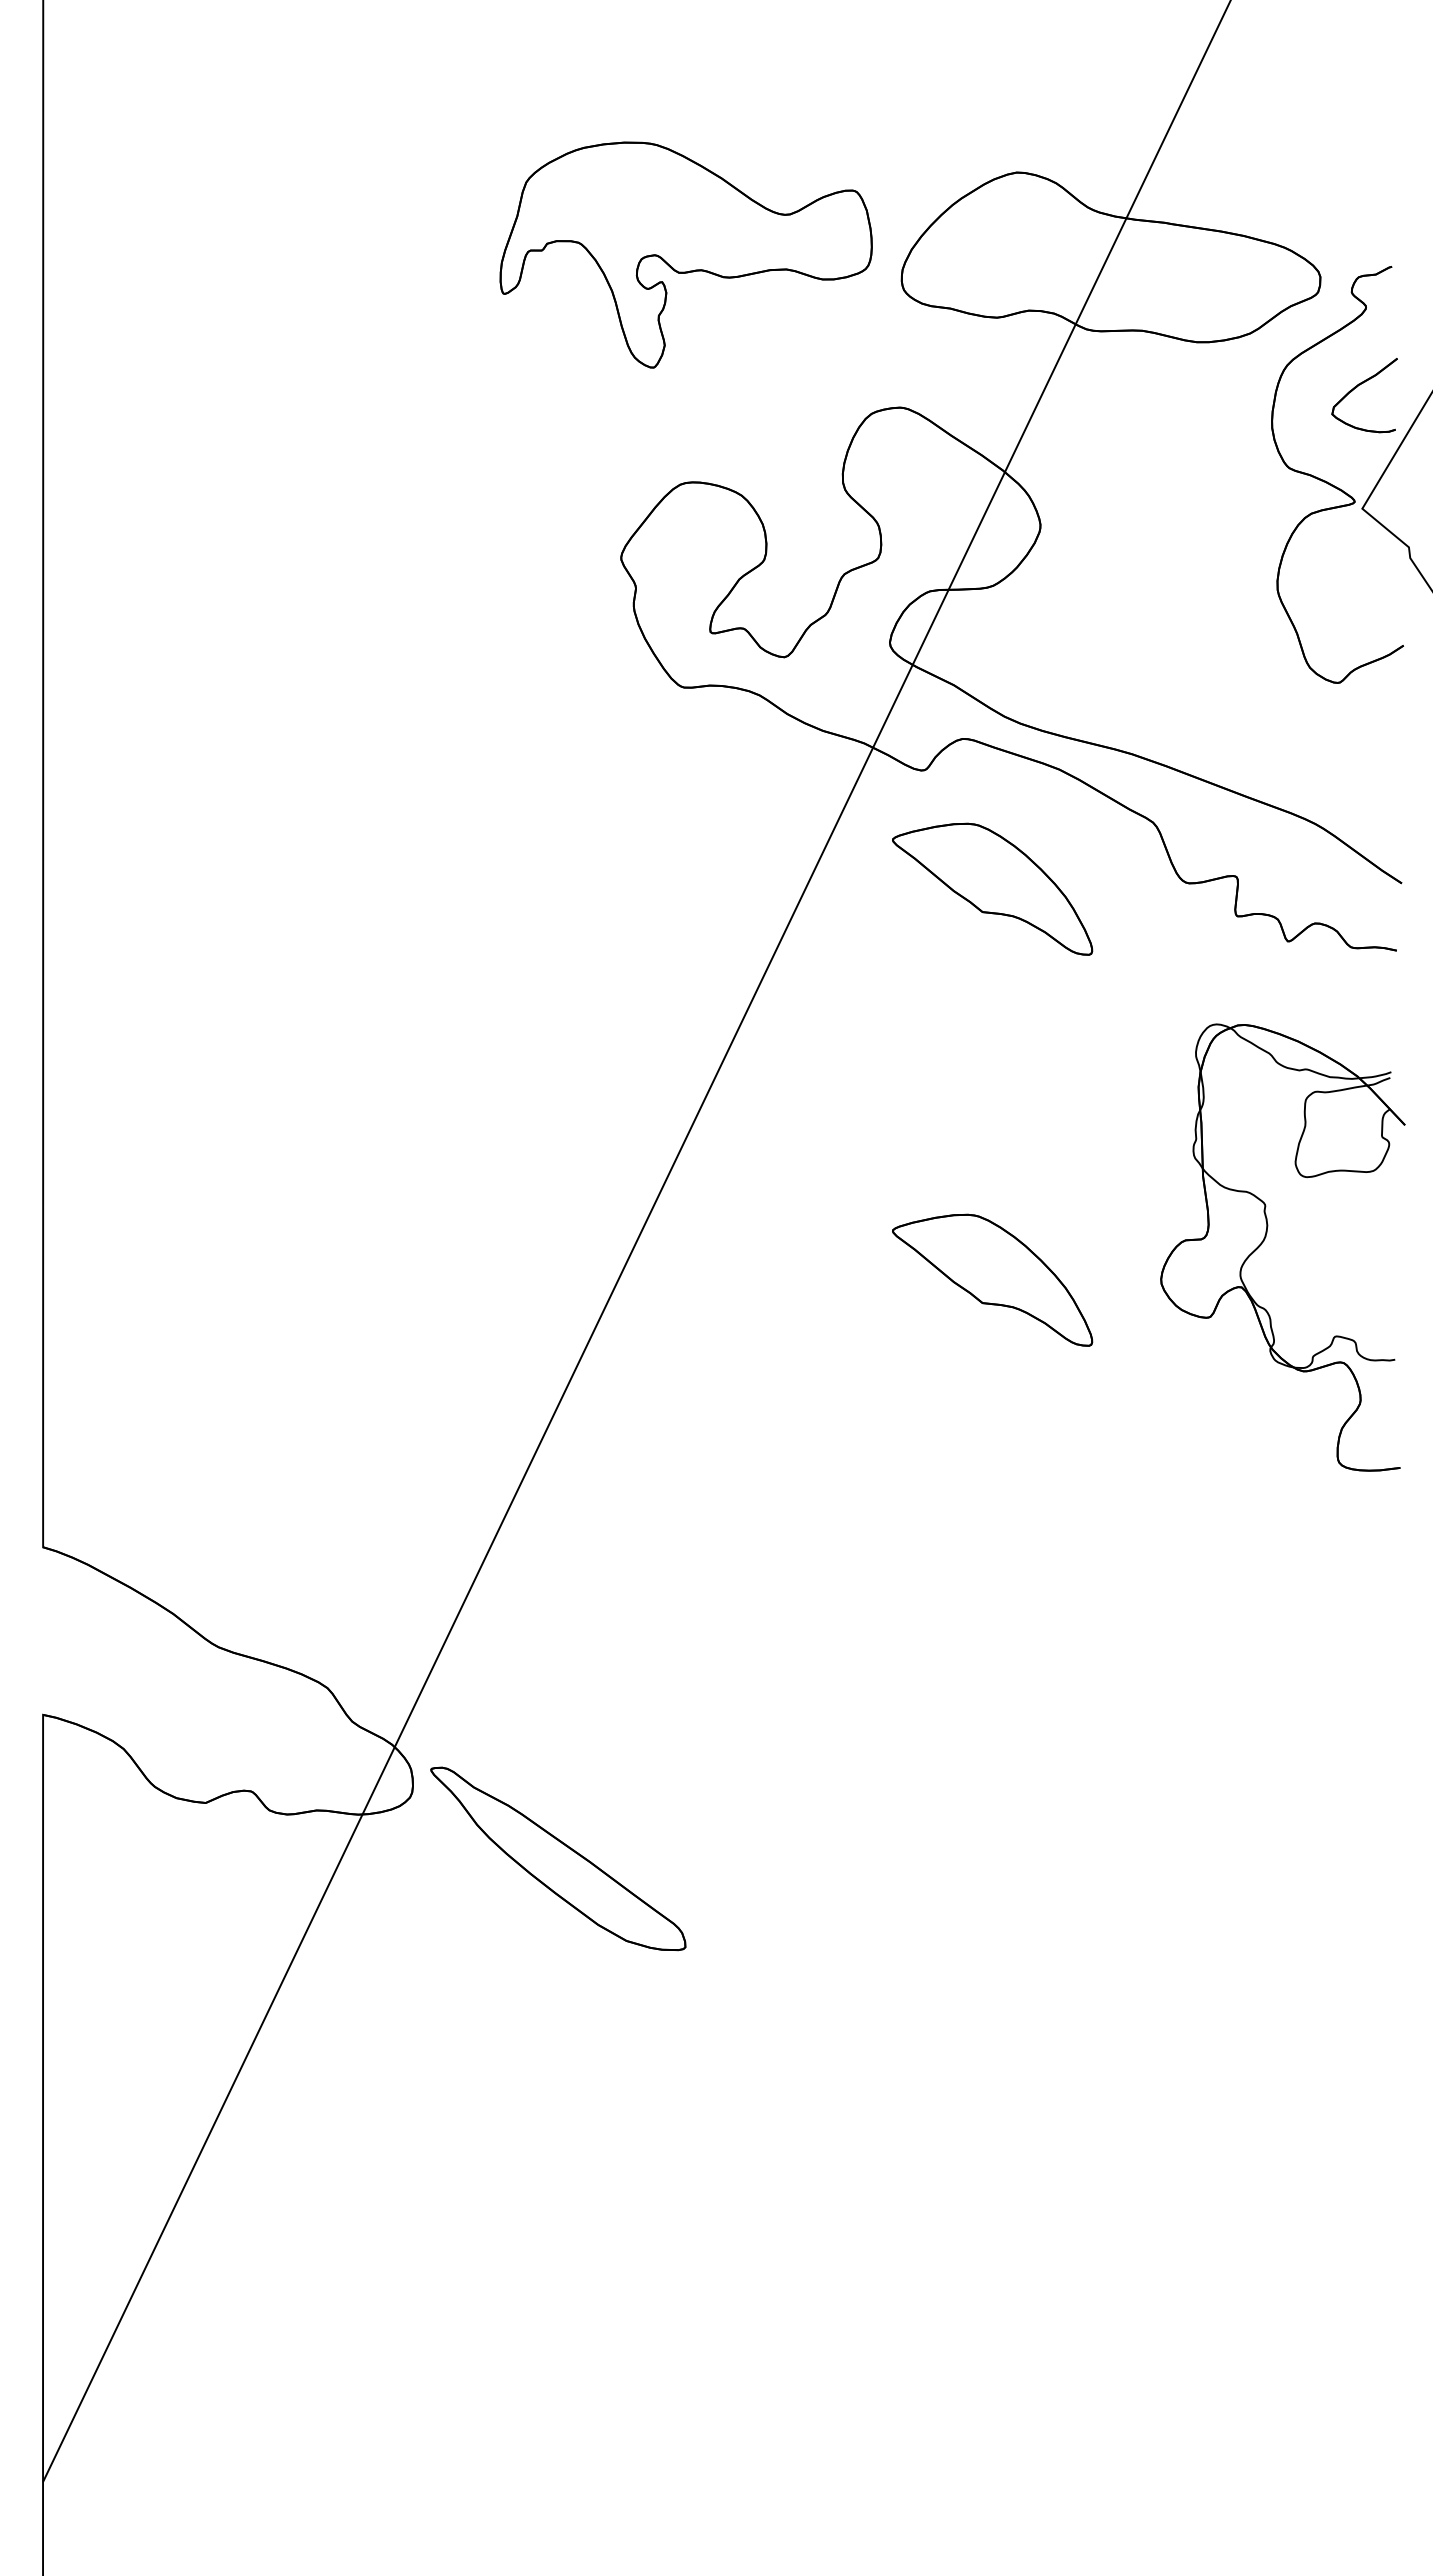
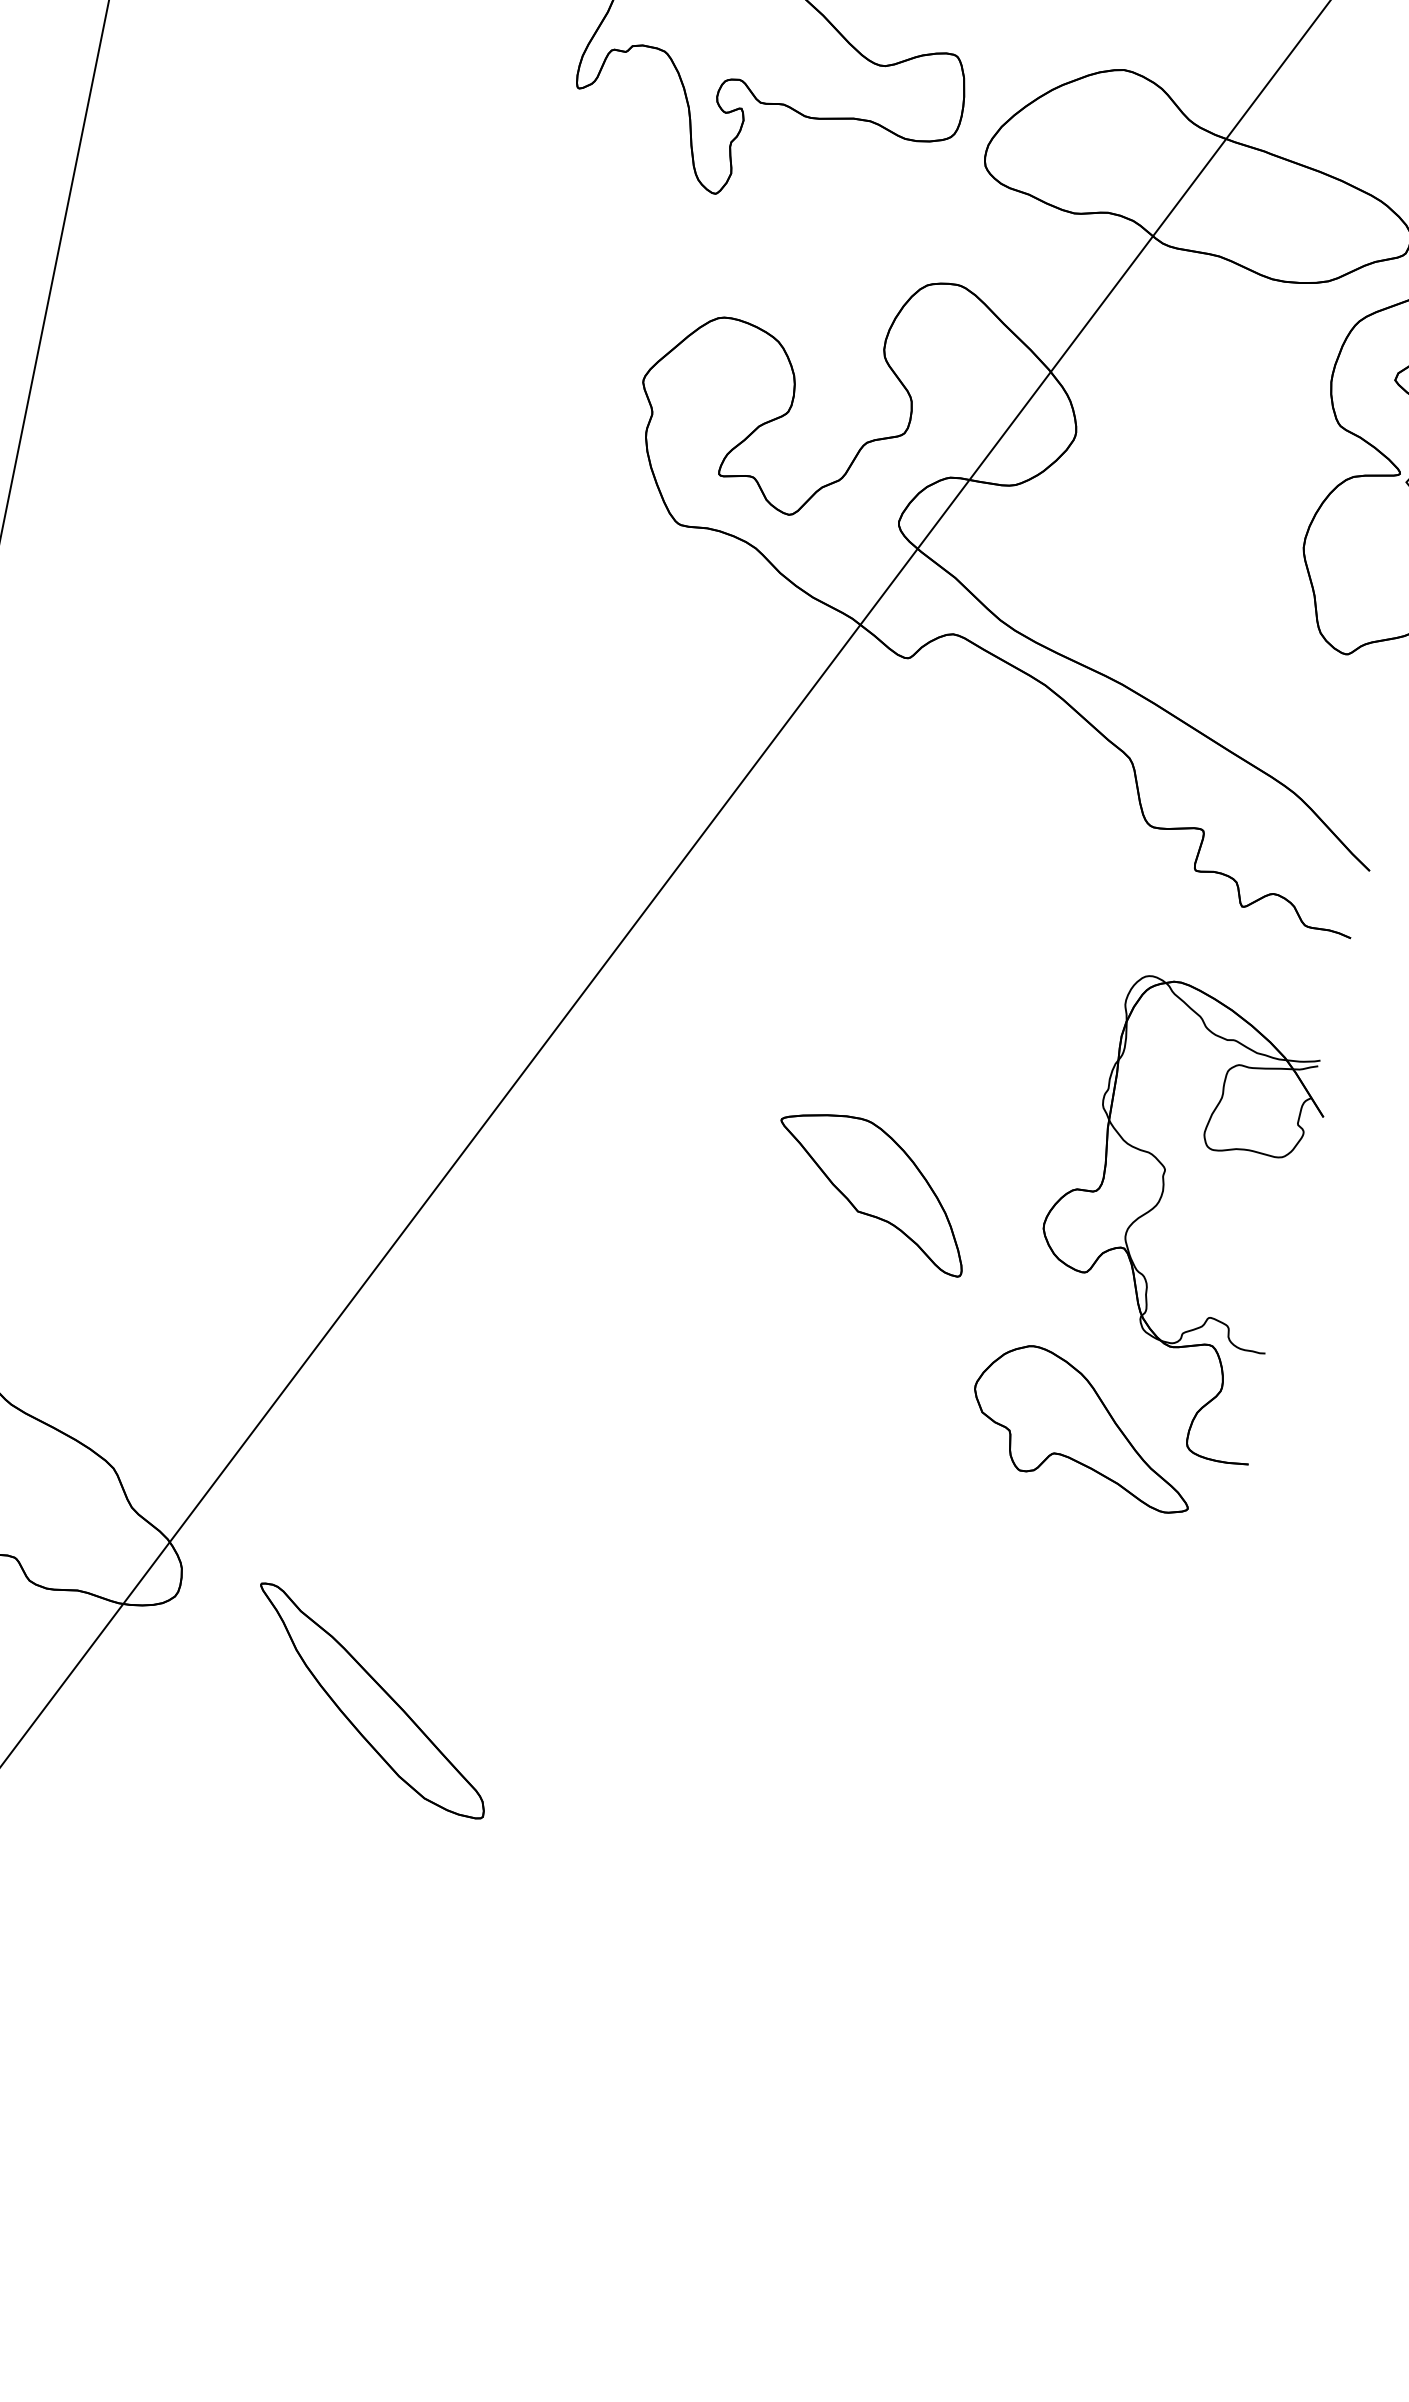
part: (992, 888) -> (952, 792), removed
part: (1239, 1463) -> (1086, 1427), added
part: (558, 1858) -> (372, 1700), moved

